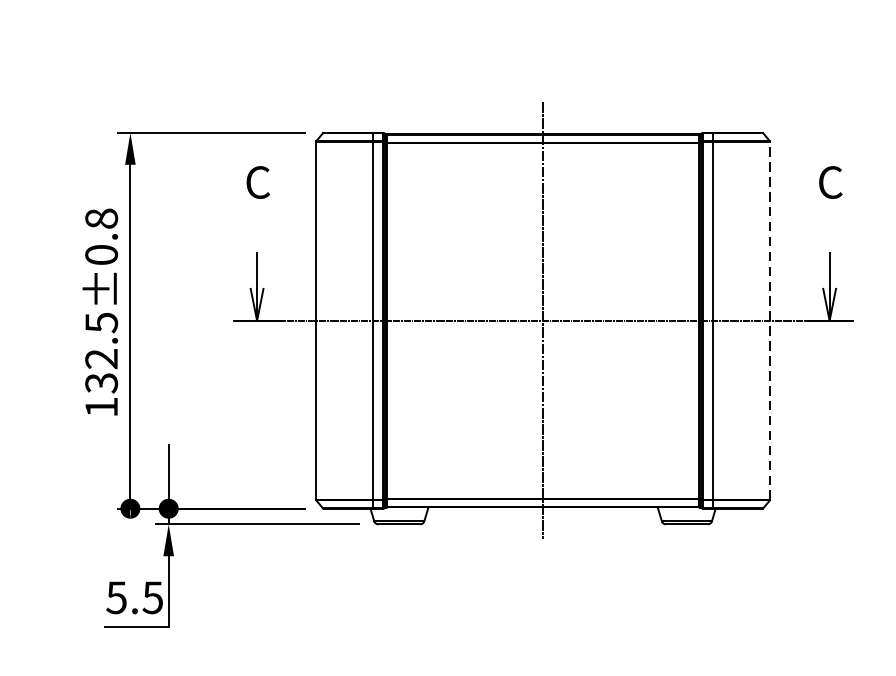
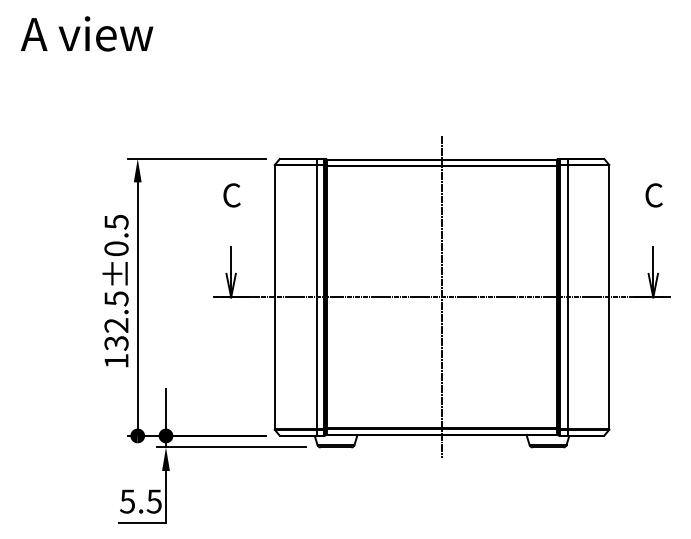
text: (101, 217) -> (116, 221), 132.5±0.8 -> 132.5±0.5
line: (770, 319) -> (609, 296), dashed -> solid

